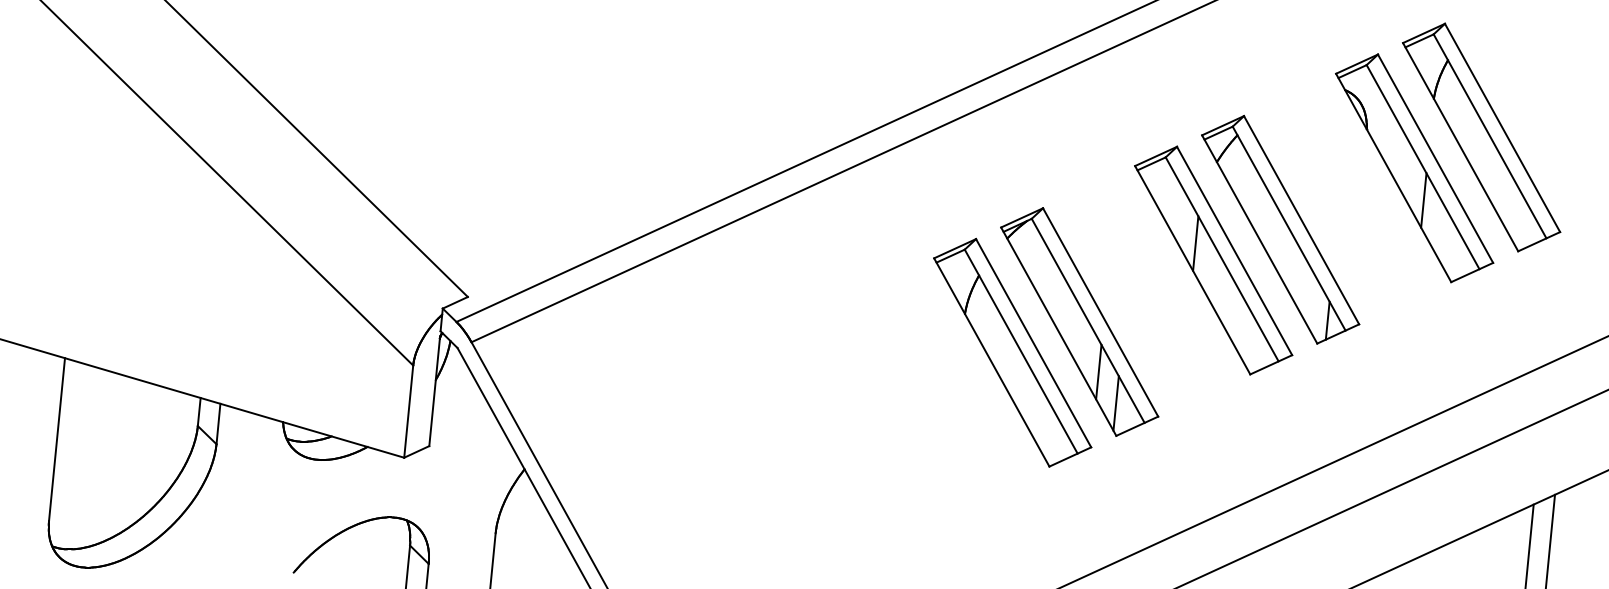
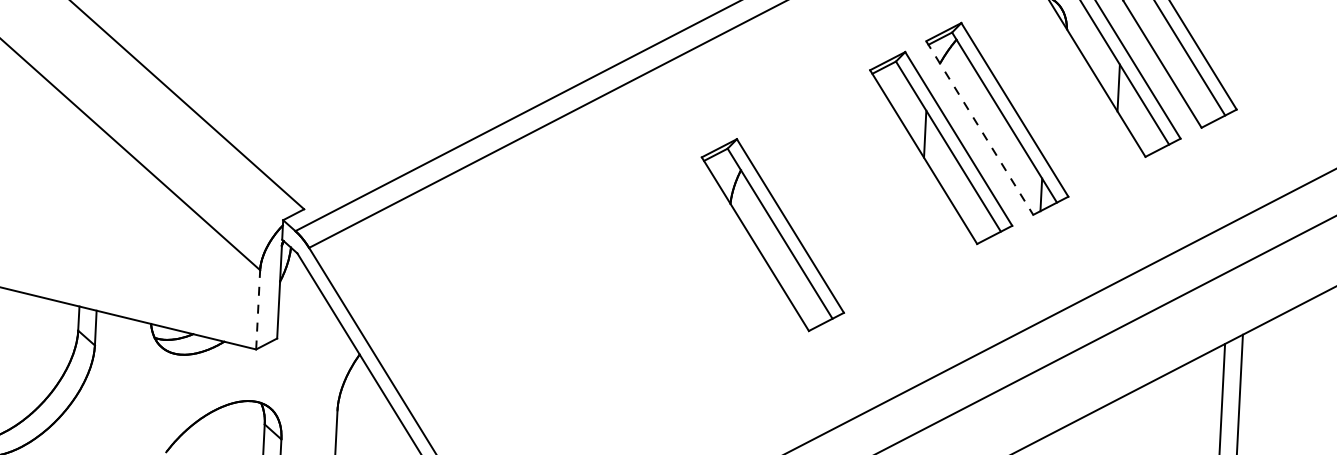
line: (1259, 239) -> (979, 128), solid -> dashed
part: (1079, 321) -> (828, 205), removed
line: (408, 411) -> (257, 309), solid -> dashed

